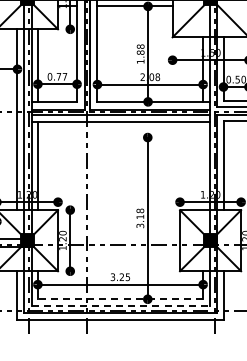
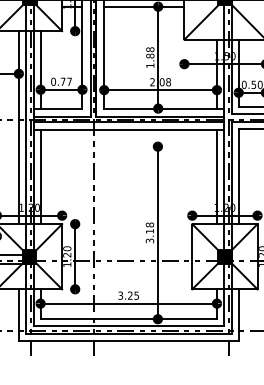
line: (203, 166) -> (217, 177), added
line: (120, 299) -> (128, 319), dashed -> solid
line: (121, 305) -> (129, 325), dashed -> solid

